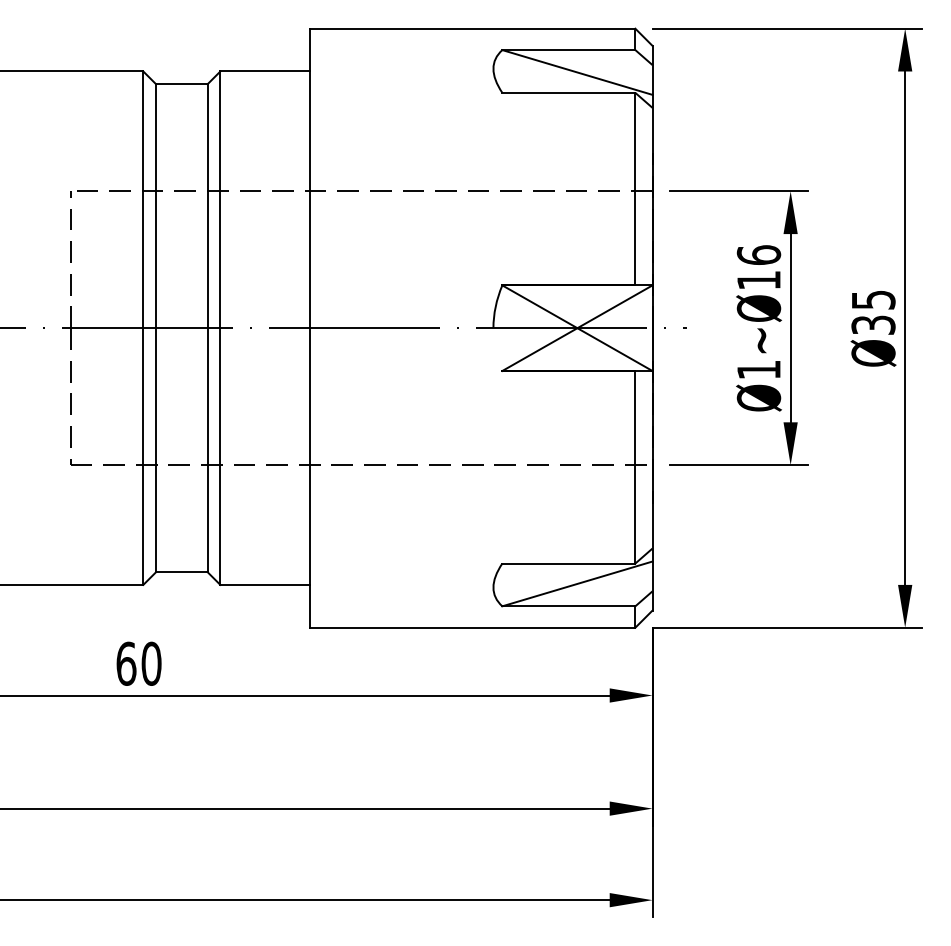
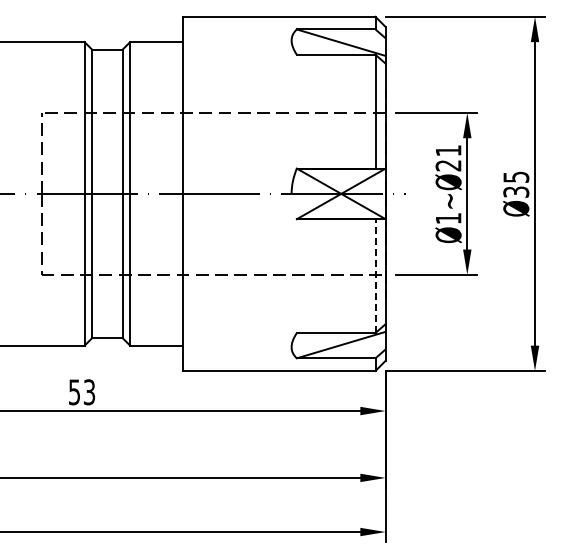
text: (758, 266) -> (448, 157), Ø1~Ø16 -> Ø1~Ø21
line: (635, 467) -> (375, 276), solid -> dashed
text: (138, 664) -> (81, 392), 60 -> 53

